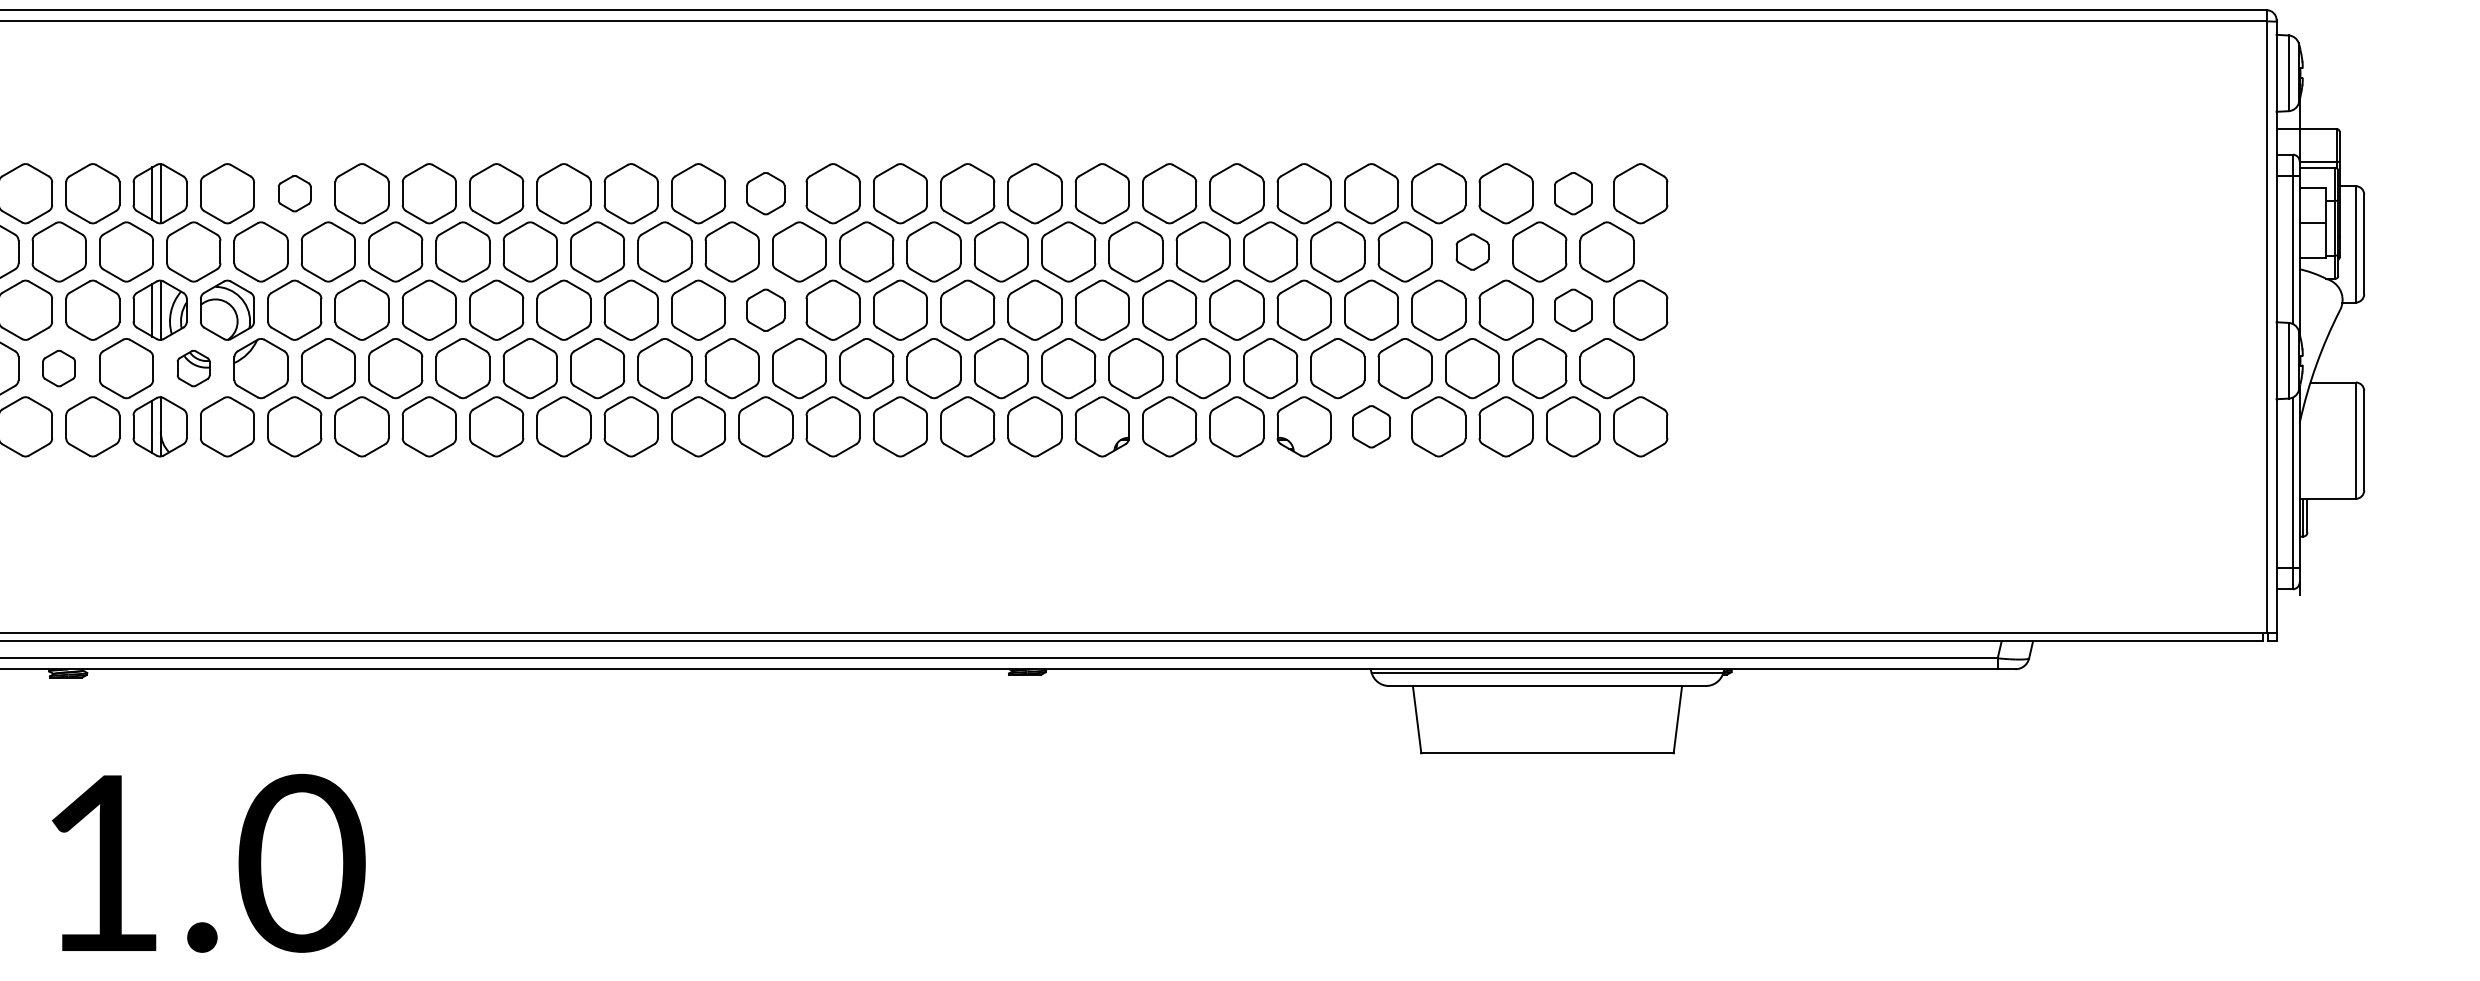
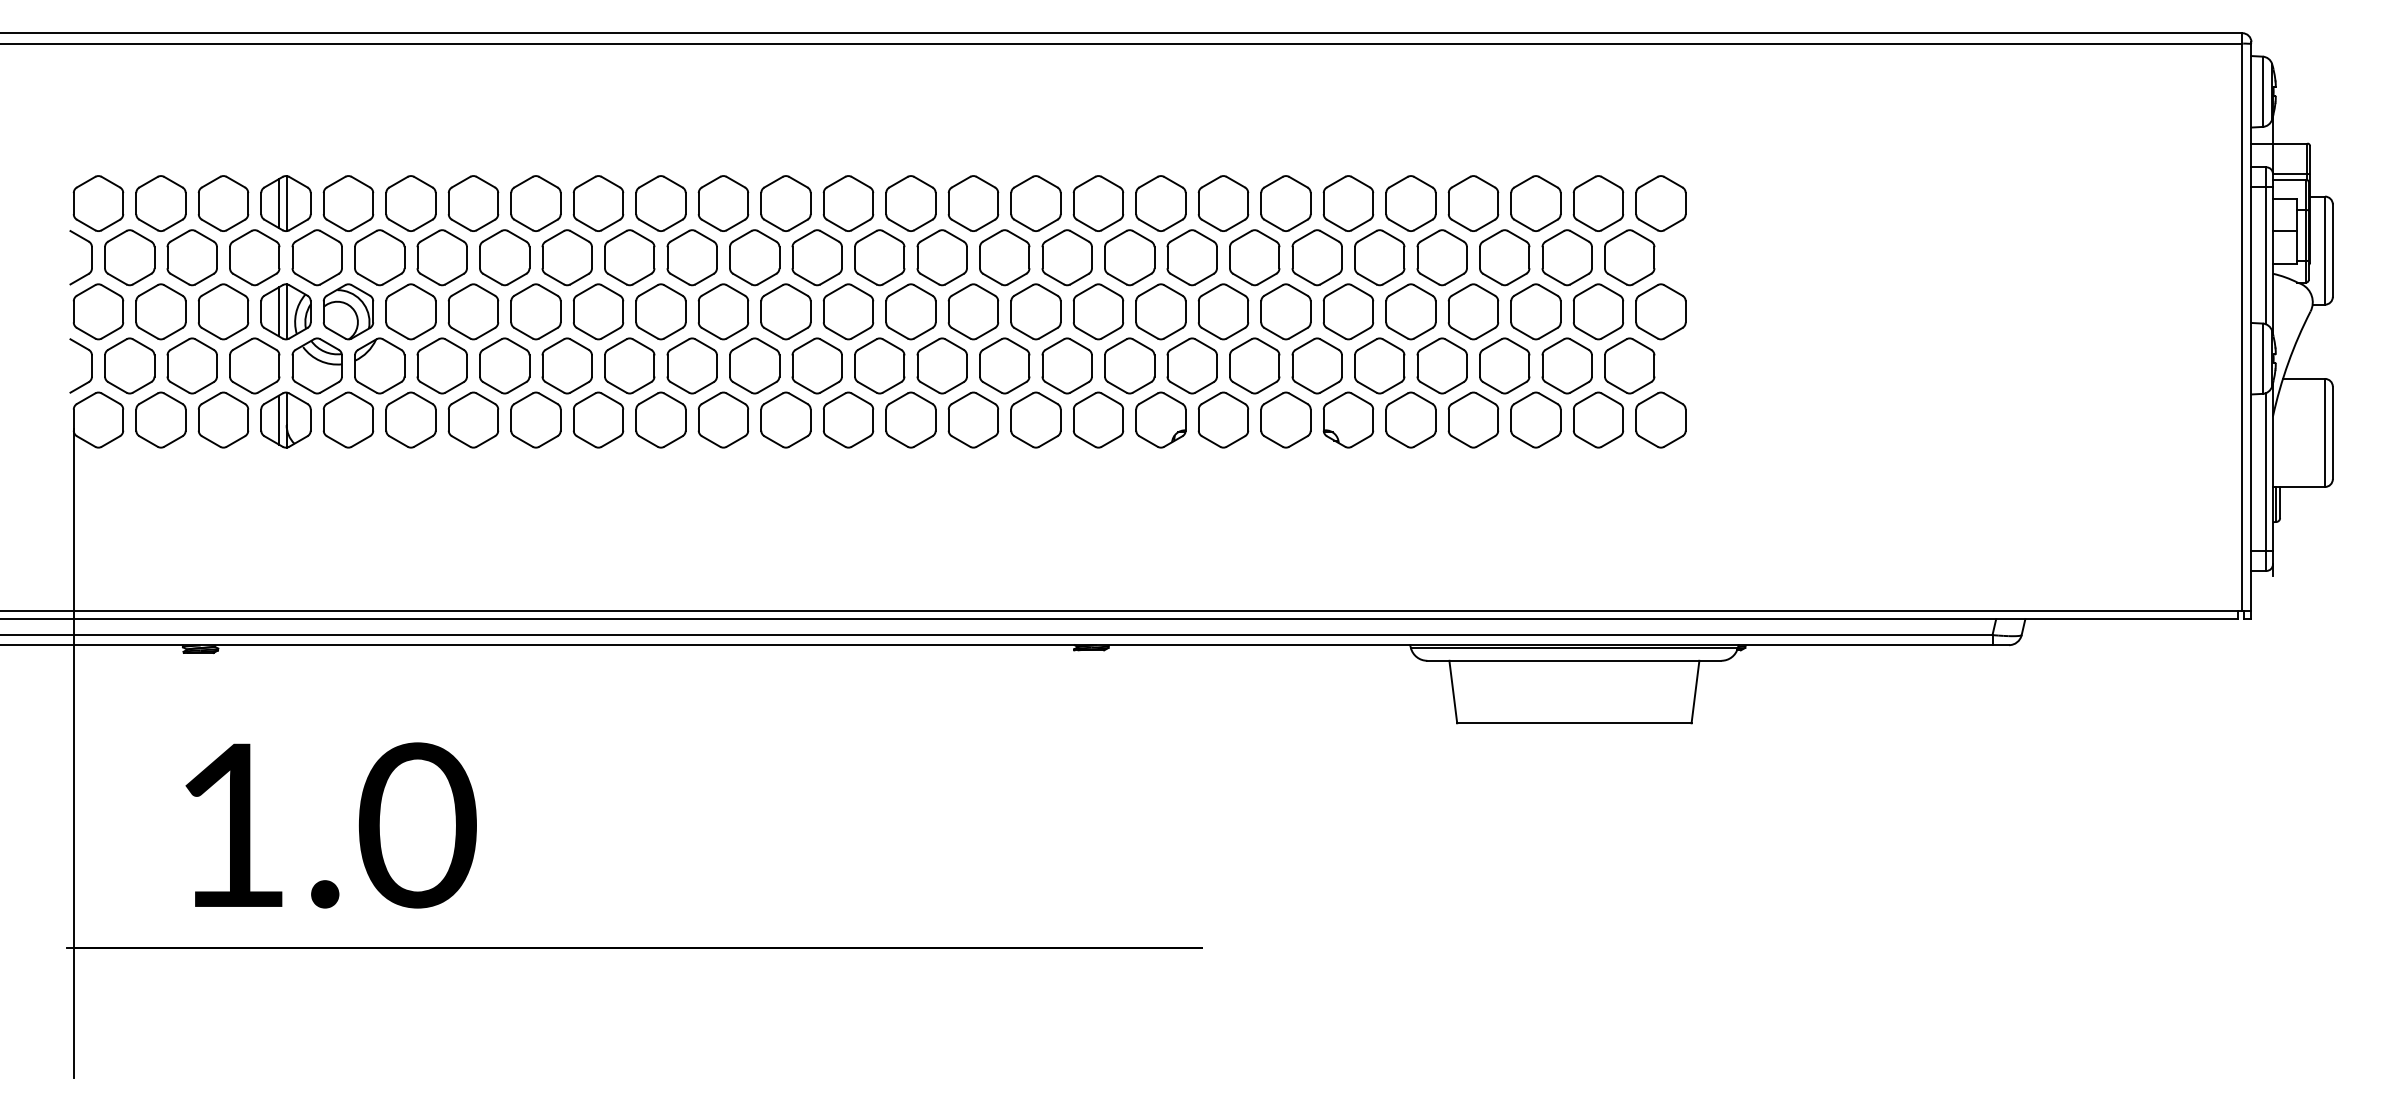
part: (294, 193) -> (410, 203), size x1.67
part: (765, 193) -> (848, 203), size x1.43
part: (1573, 193) -> (1598, 203), size x1.43
part: (1472, 251) -> (1504, 257), size x1.67
part: (765, 309) -> (848, 311), size x1.43
part: (1573, 309) -> (1598, 311), size x1.43
part: (58, 368) -> (191, 365), size x1.67
part: (193, 368) -> (316, 365), size x1.67
part: (1371, 426) -> (1410, 419), size x1.43

